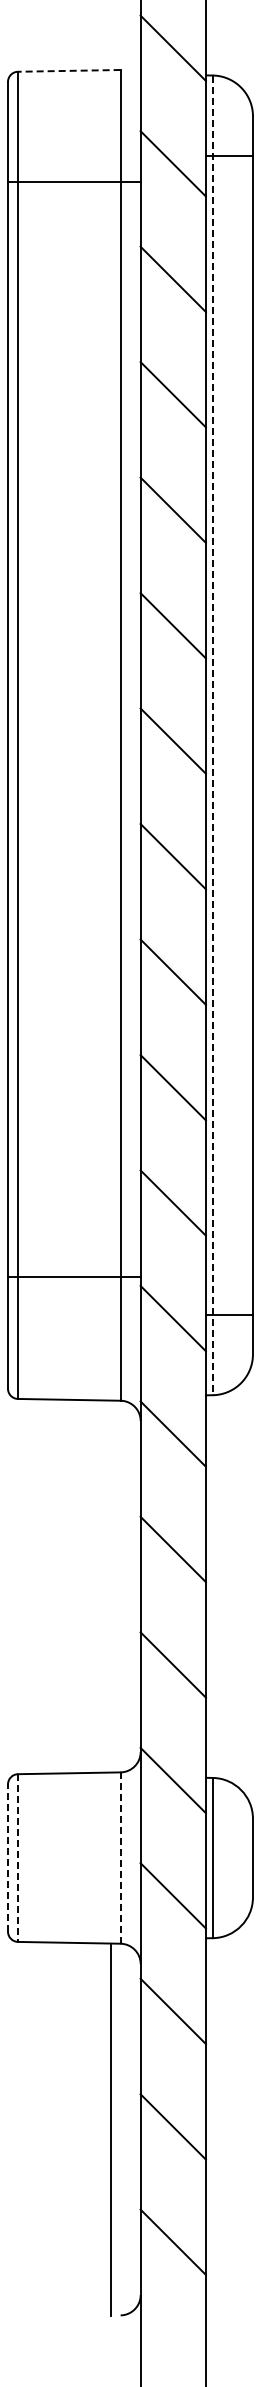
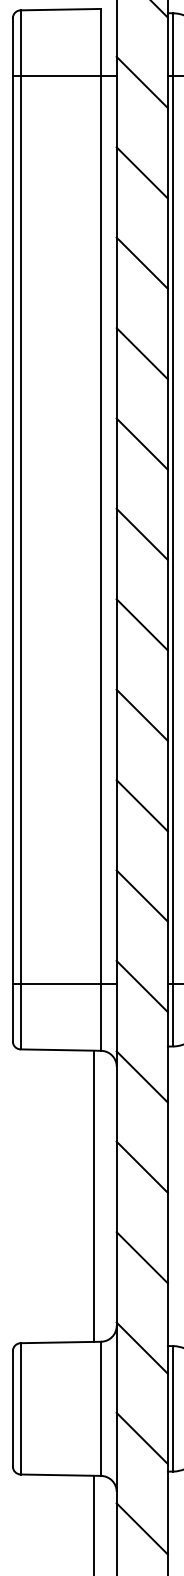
line: (68, 70) -> (60, 9), dashed -> solid
line: (74, 181) -> (64, 75), moved
line: (212, 735) -> (172, 529), dashed -> solid
line: (74, 1277) -> (64, 984), moved
line: (111, 1586) -> (93, 1196), added
line: (8, 1858) -> (13, 1409), dashed -> solid
line: (18, 1858) -> (21, 1409), dashed -> solid
line: (120, 1858) -> (100, 1409), dashed -> solid

